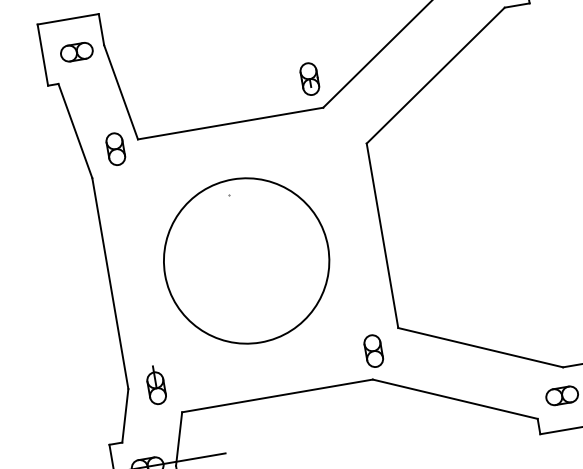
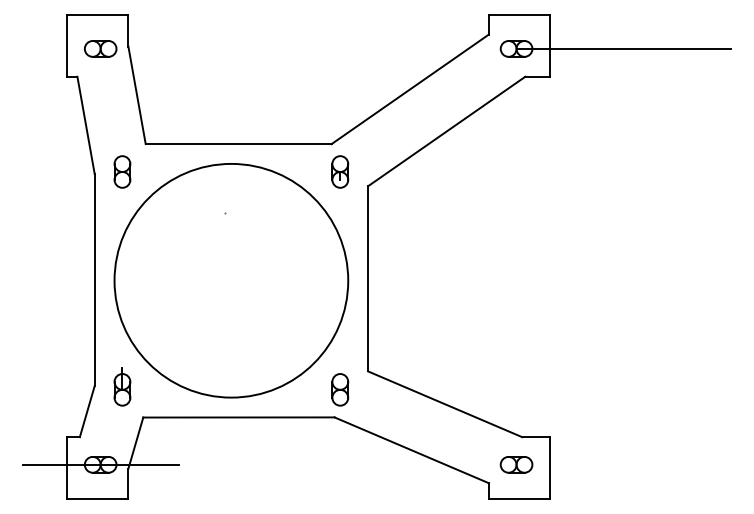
part: (309, 78) -> (340, 171), moved
part: (115, 148) -> (122, 171), moved
circle: (246, 260) -> (231, 280), size x1.43

